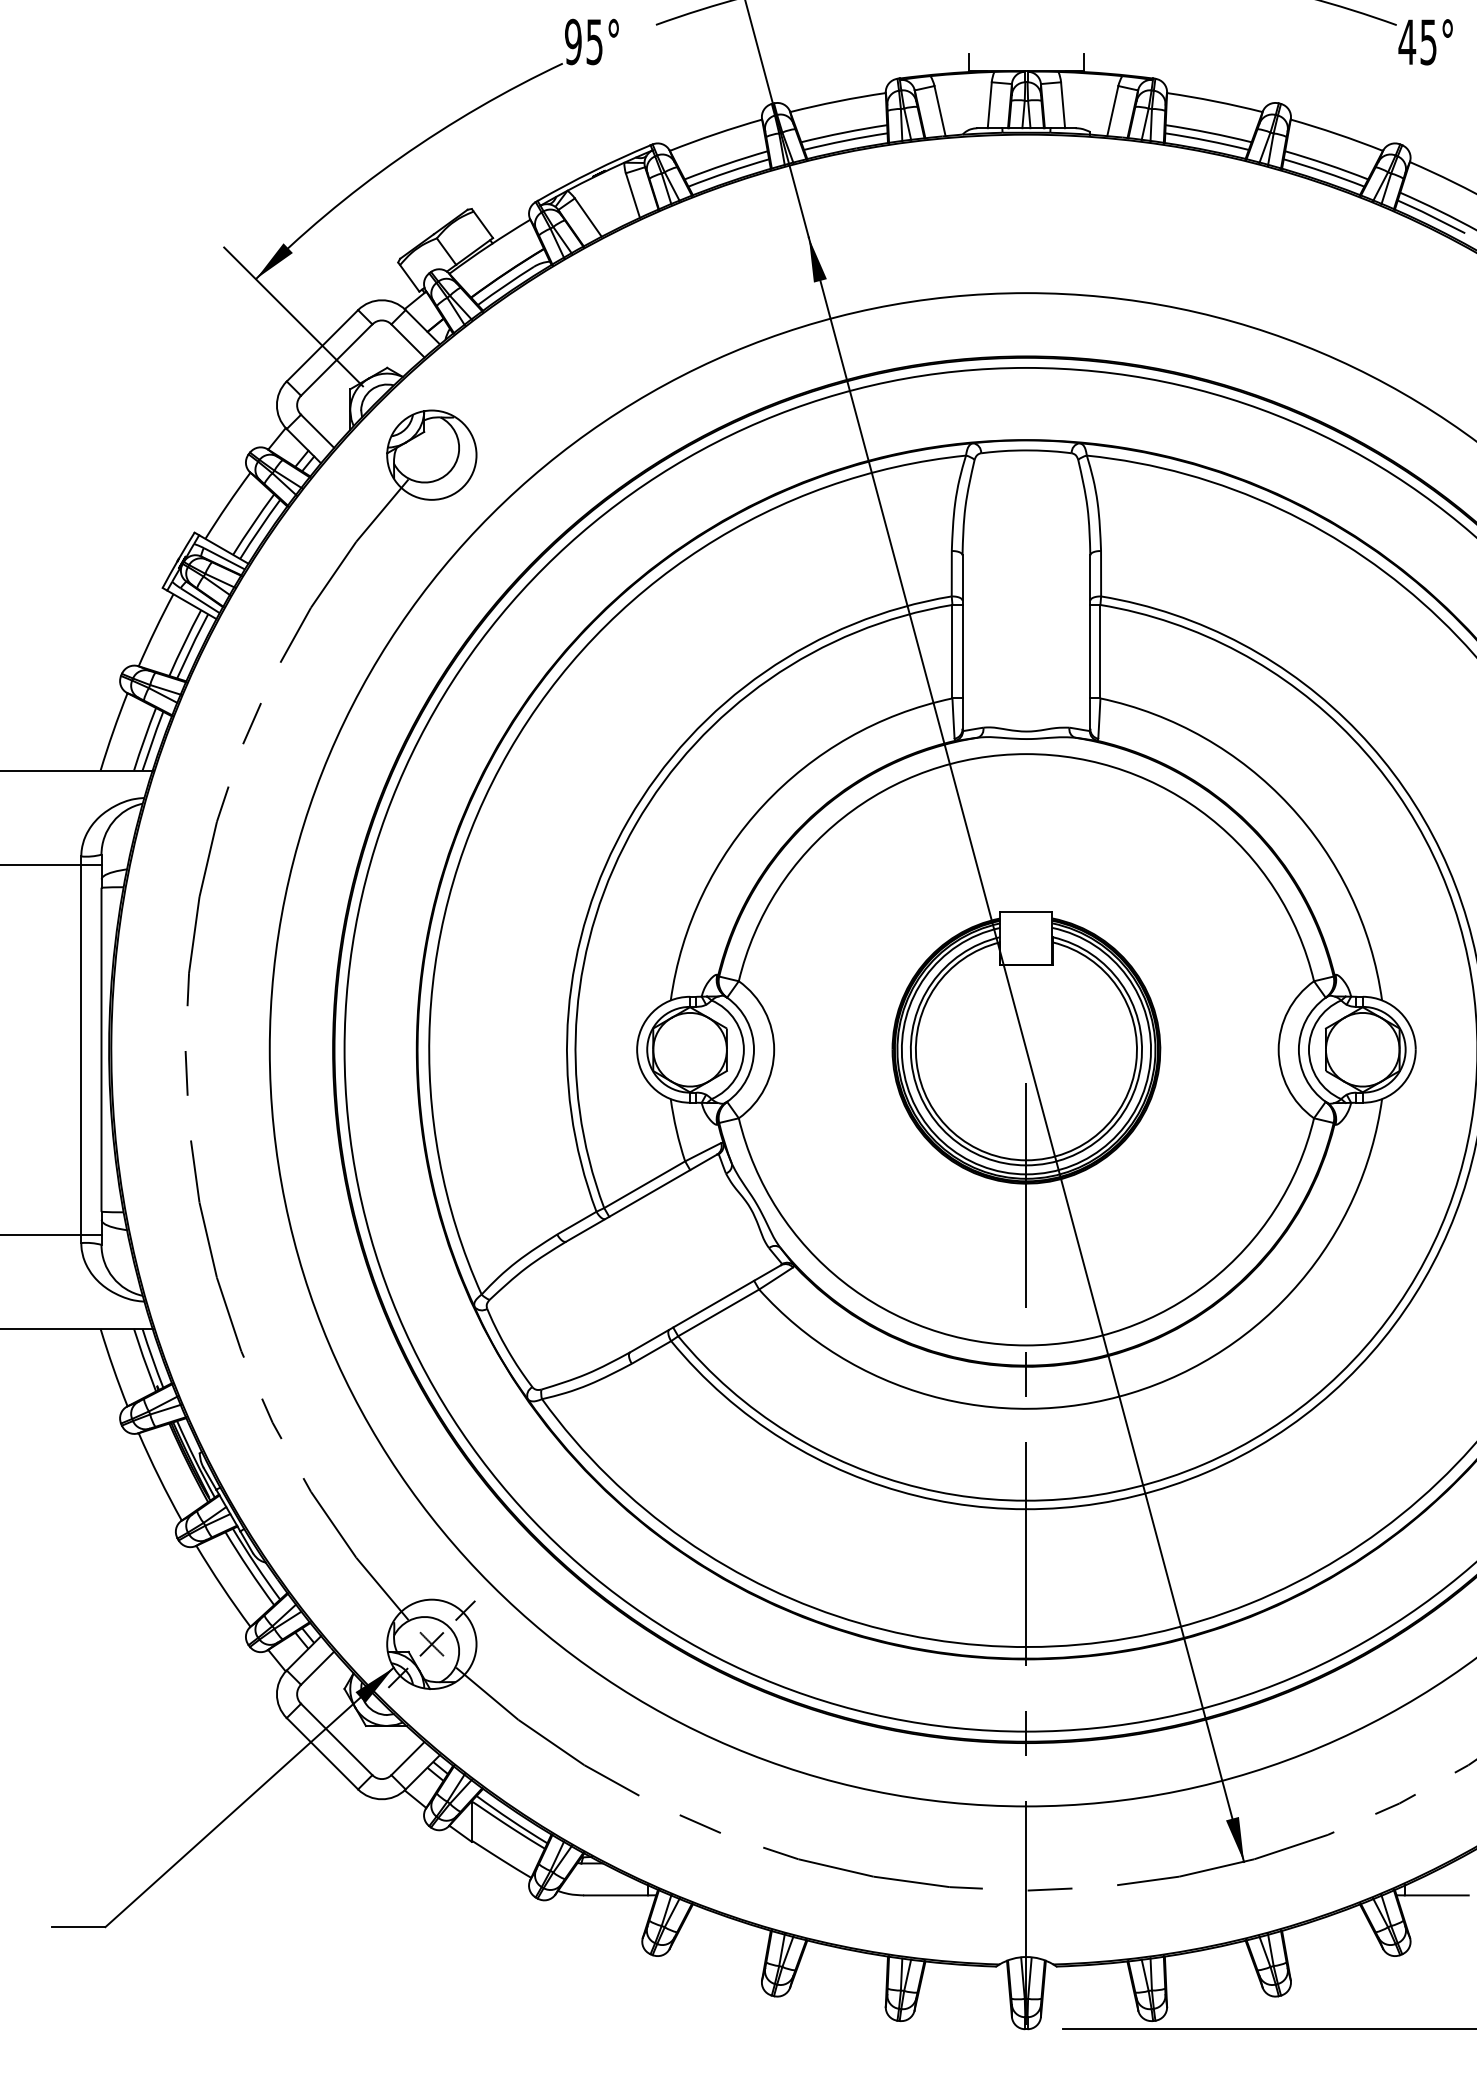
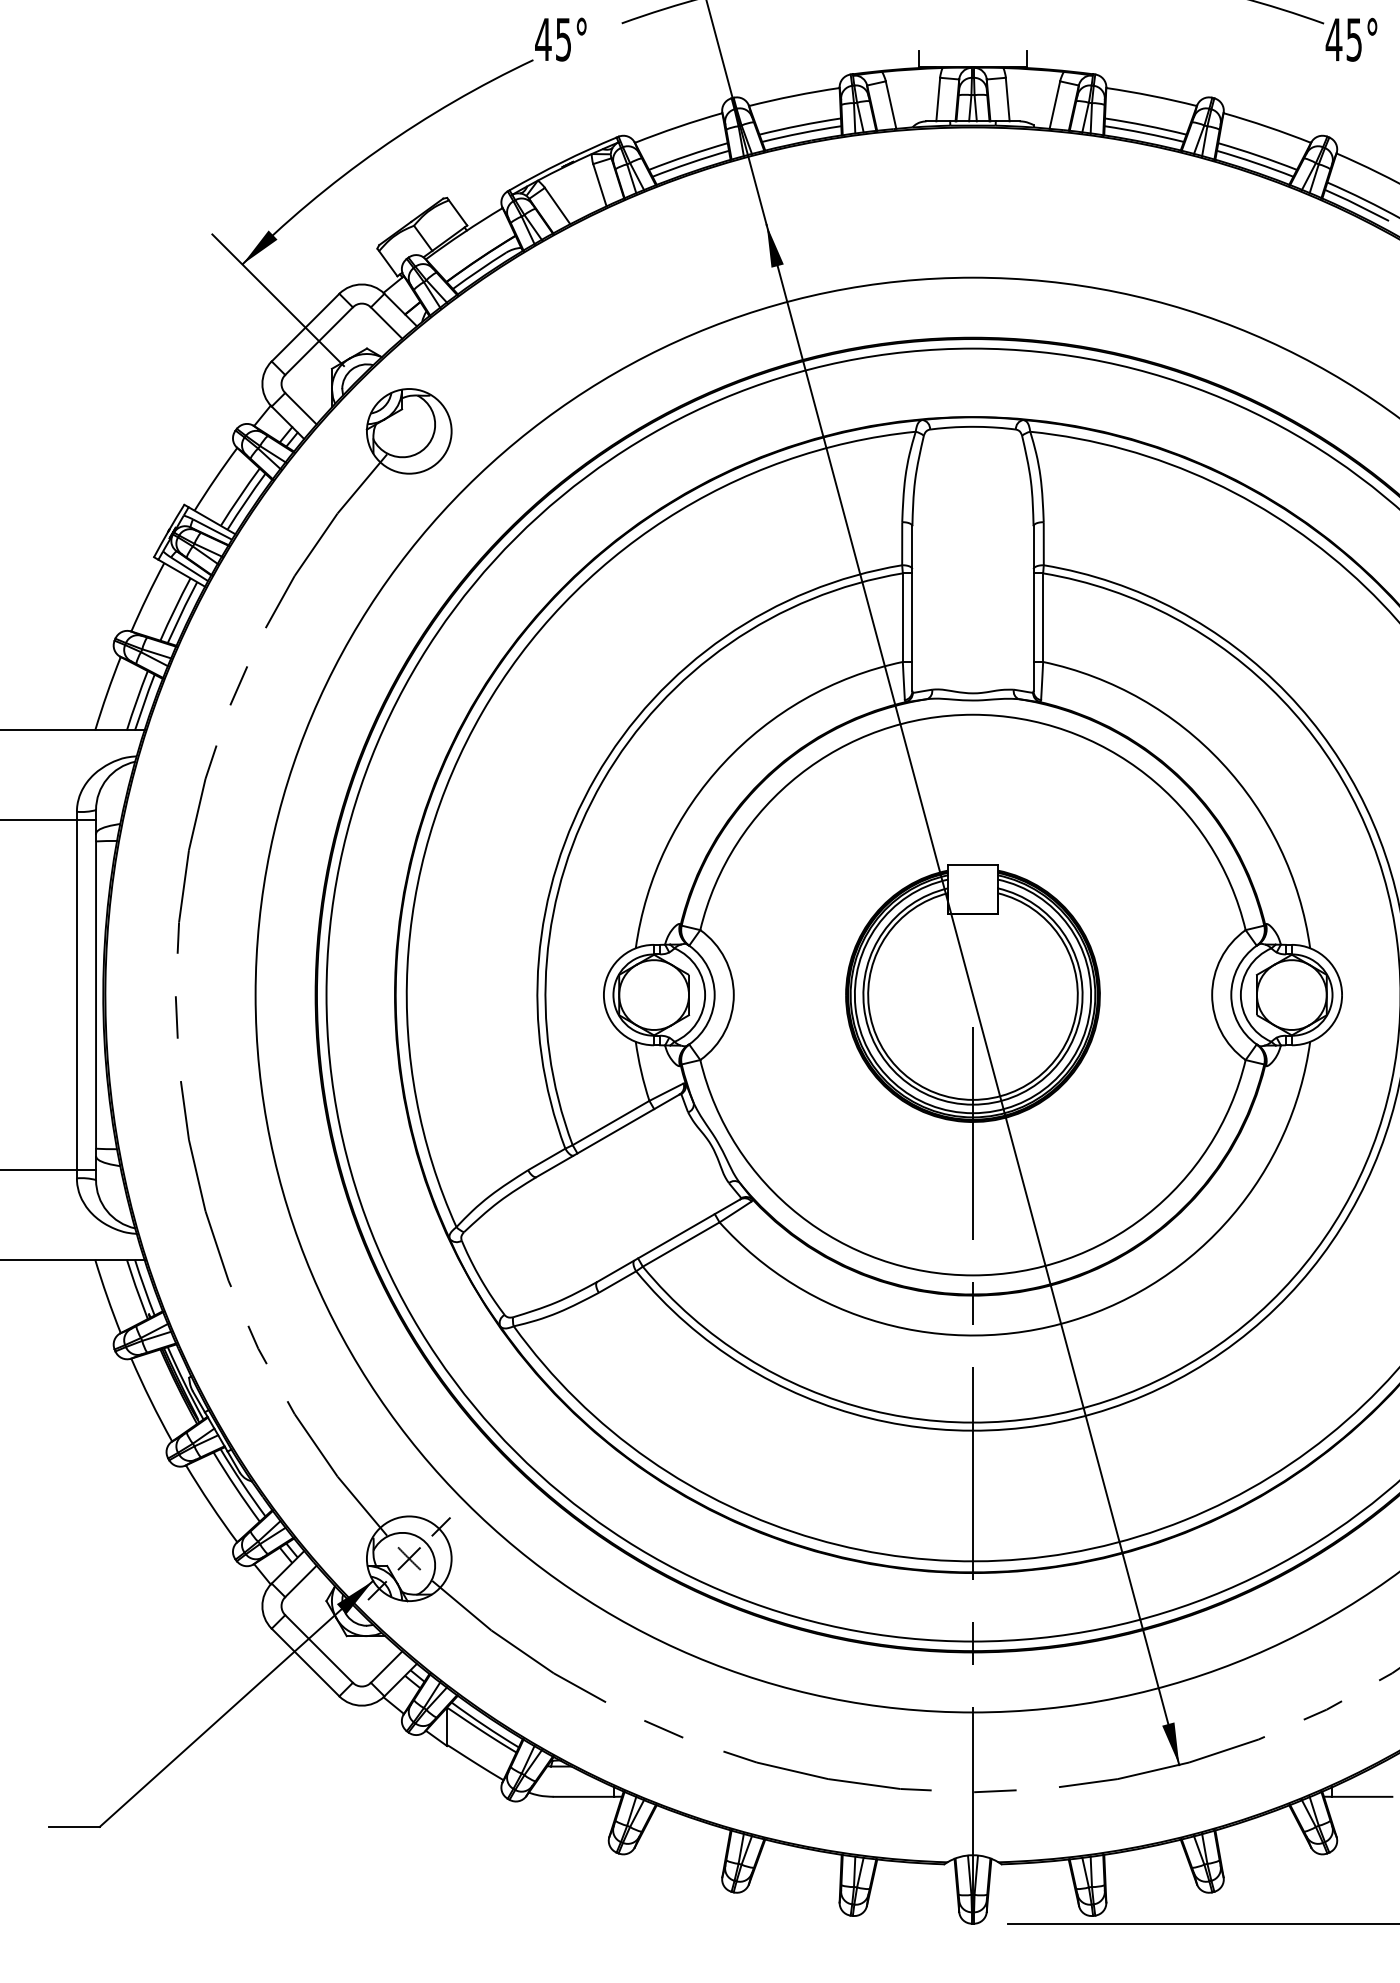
text: (573, 41) -> (543, 39), 95° -> 45°

